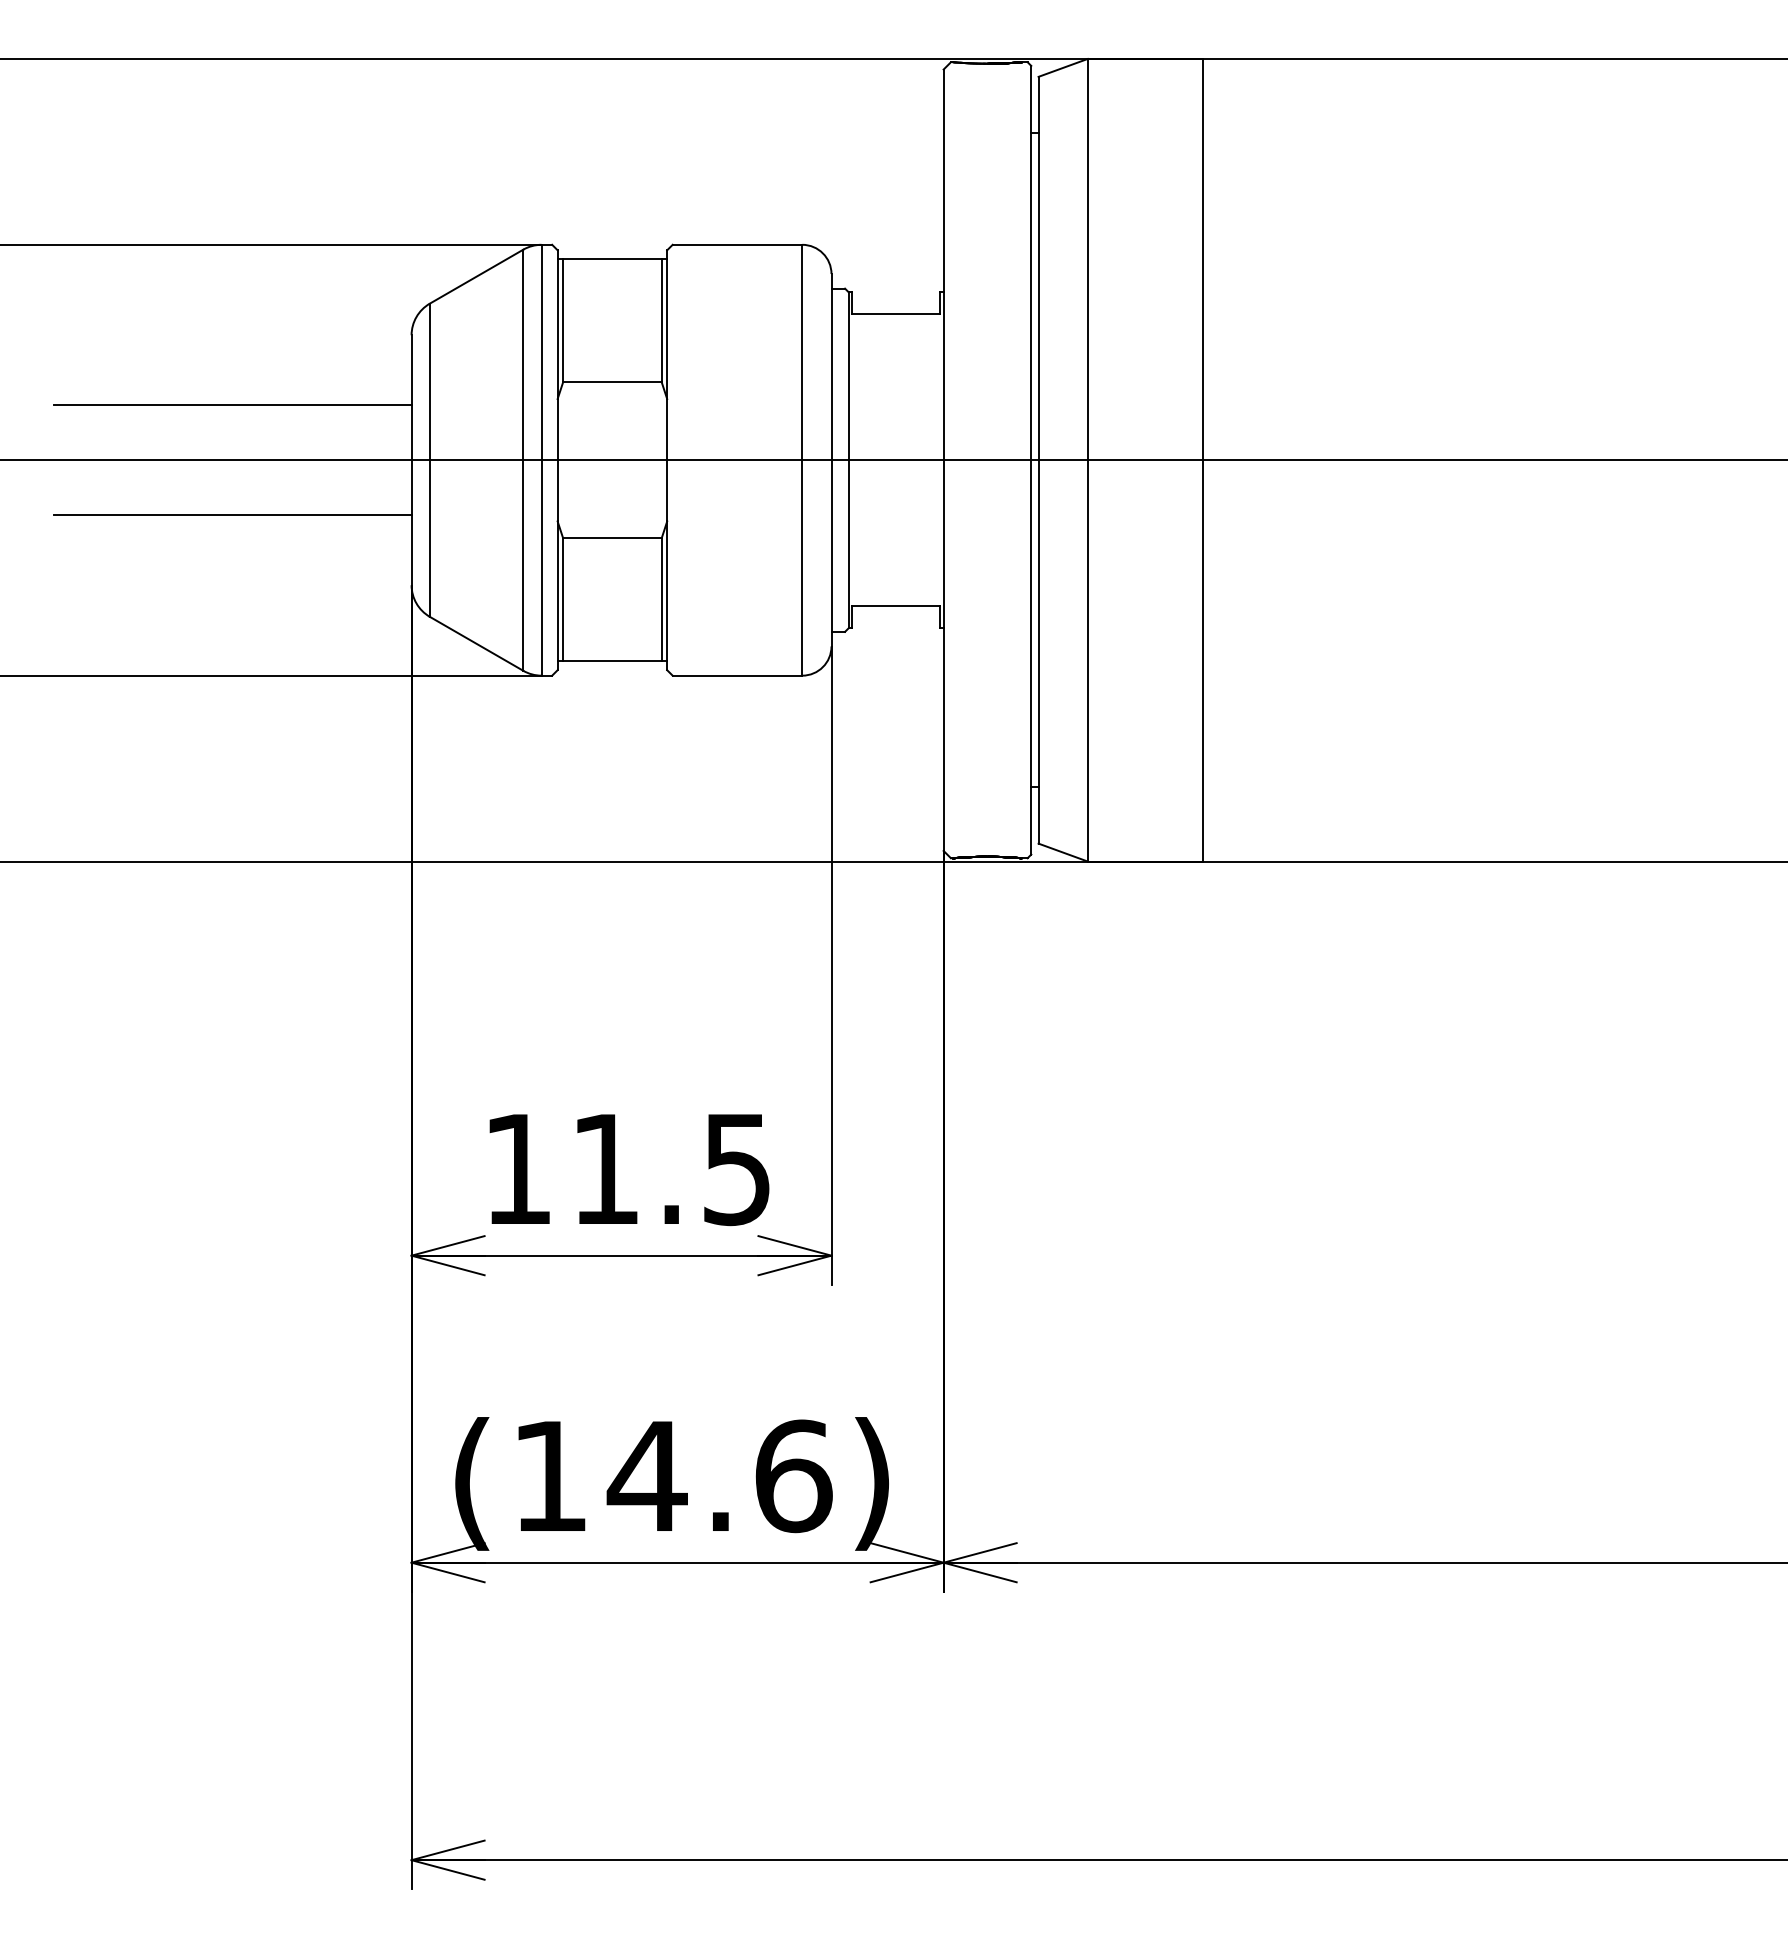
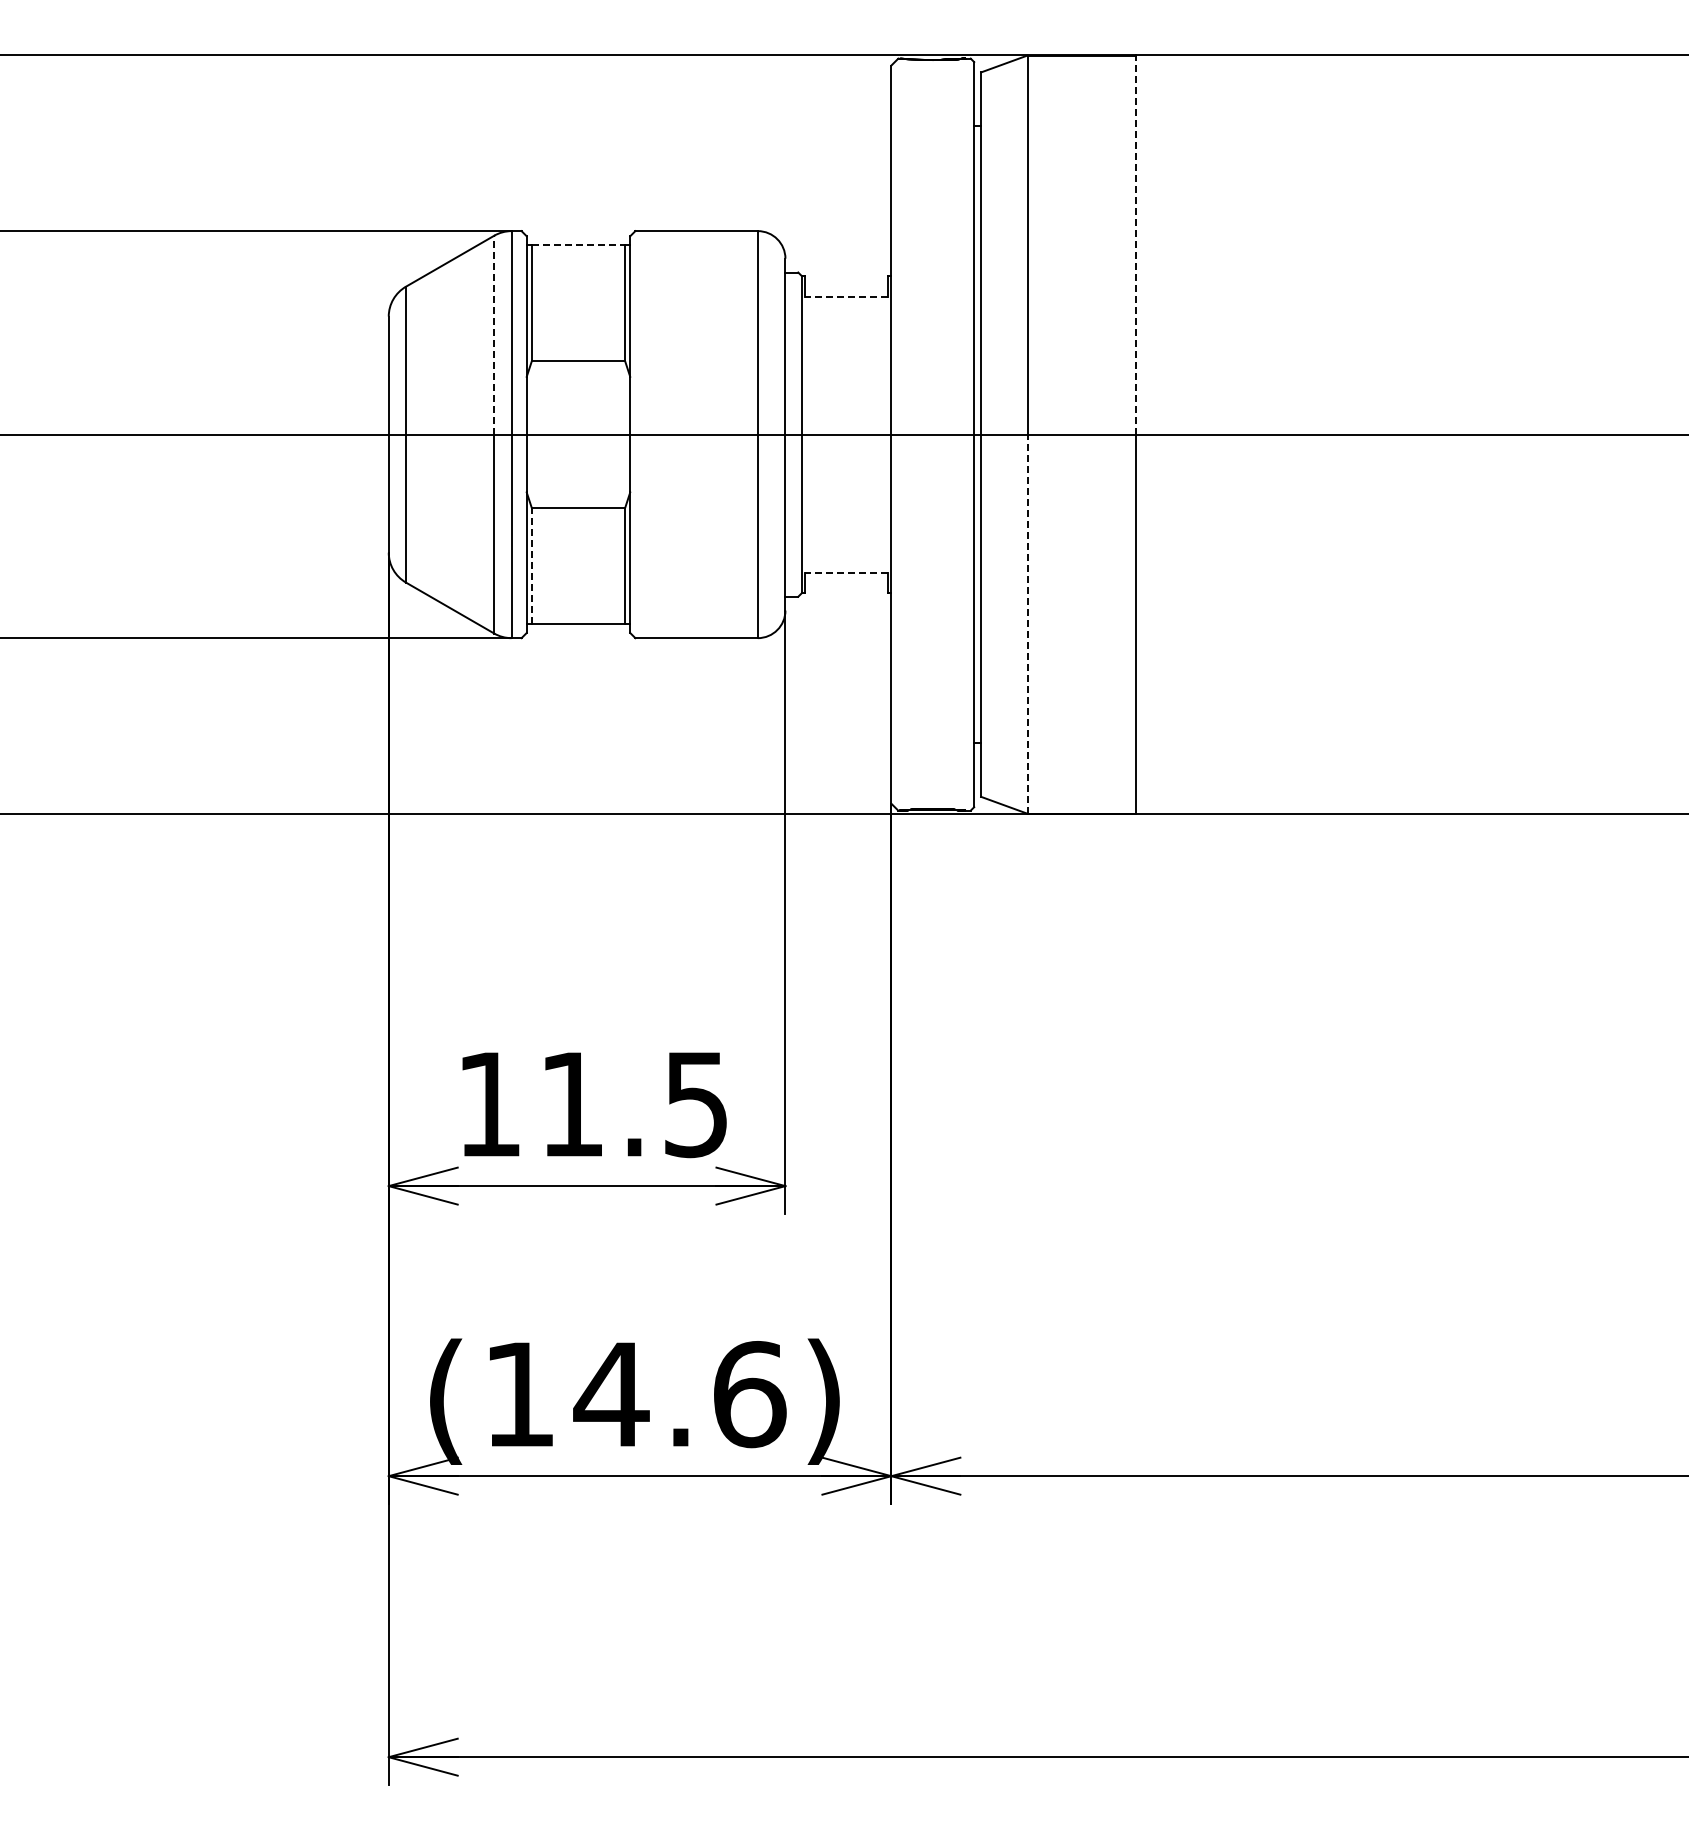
line: (612, 258) -> (578, 244), solid -> dashed
line: (1203, 258) -> (1136, 244), solid -> dashed
line: (896, 314) -> (846, 296), solid -> dashed
line: (523, 354) -> (494, 334), solid -> dashed
line: (232, 405) -> (219, 382), removed
line: (232, 515) -> (219, 486), removed
line: (562, 598) -> (531, 565), solid -> dashed
line: (896, 606) -> (846, 572), solid -> dashed
line: (1087, 661) -> (1027, 624), solid -> dashed

